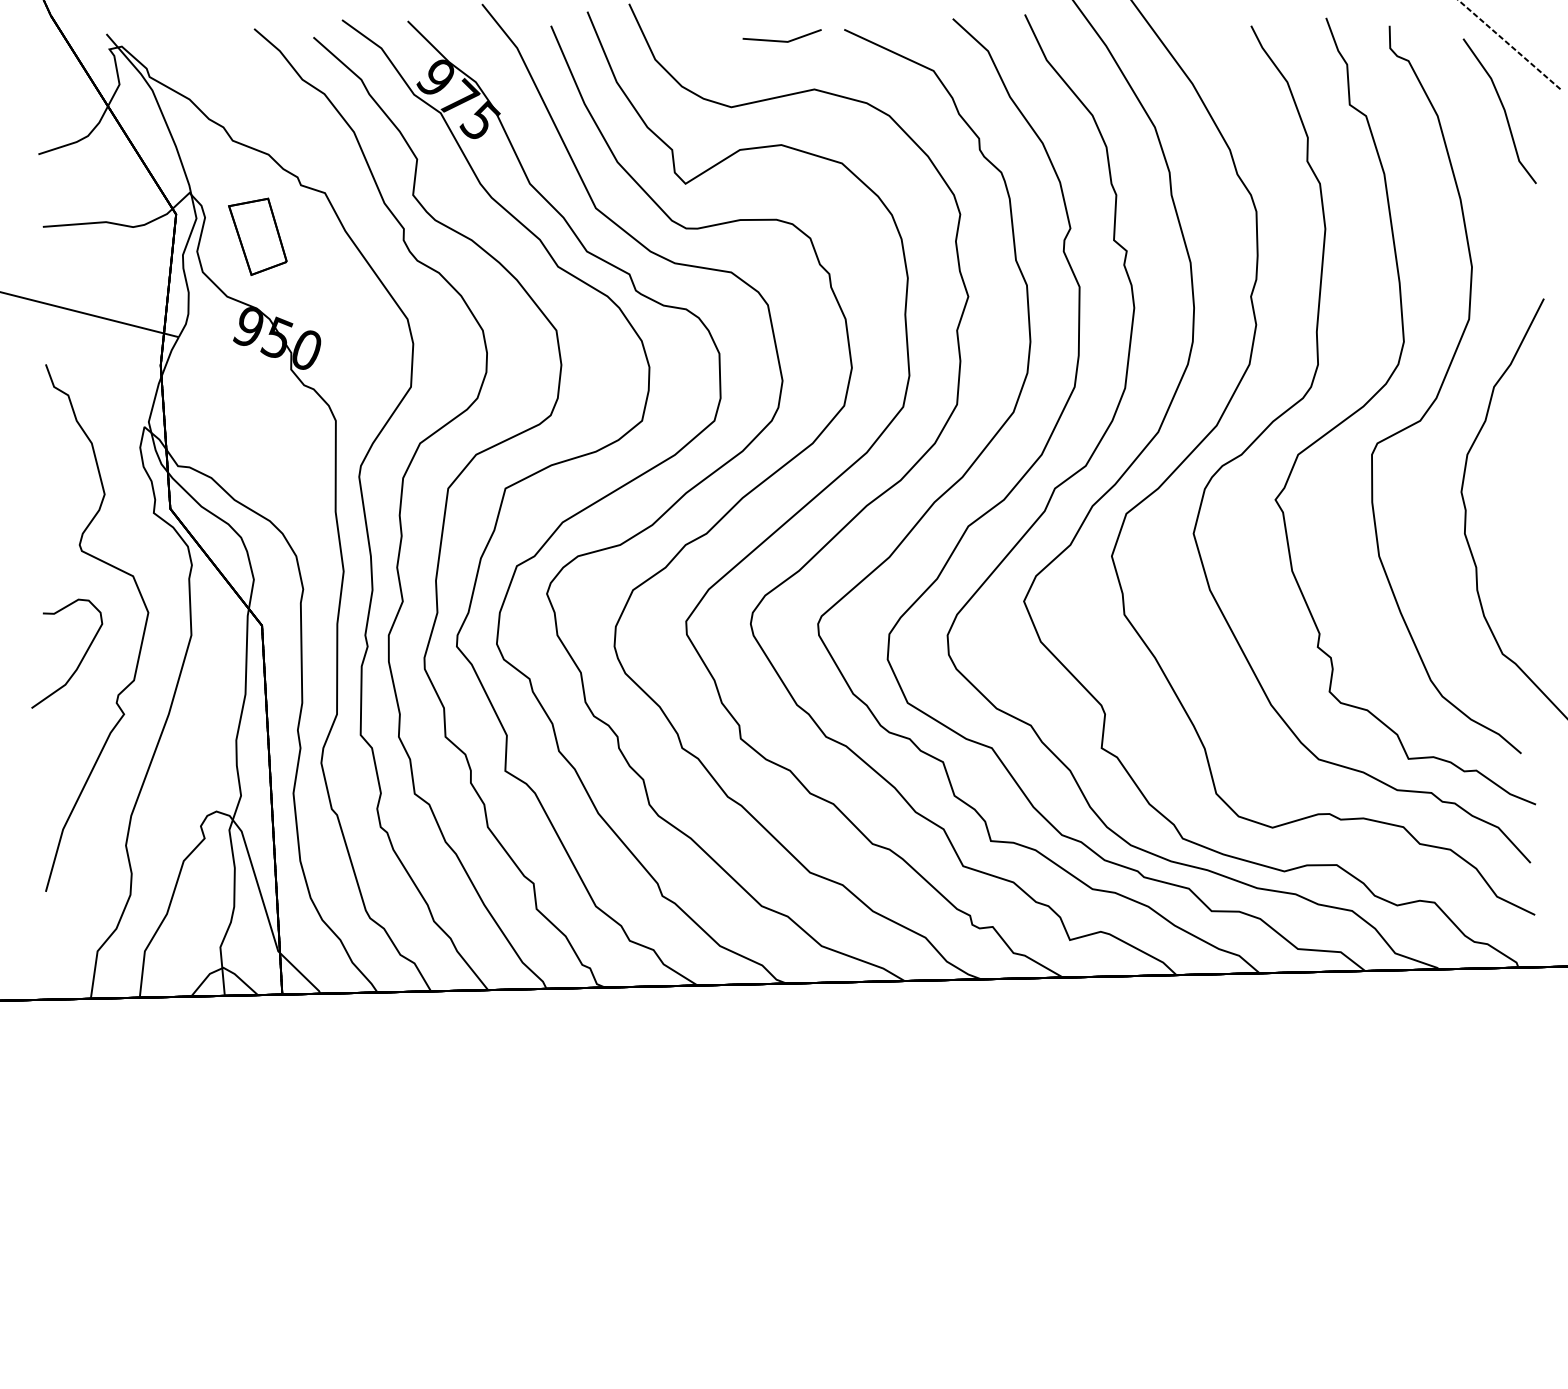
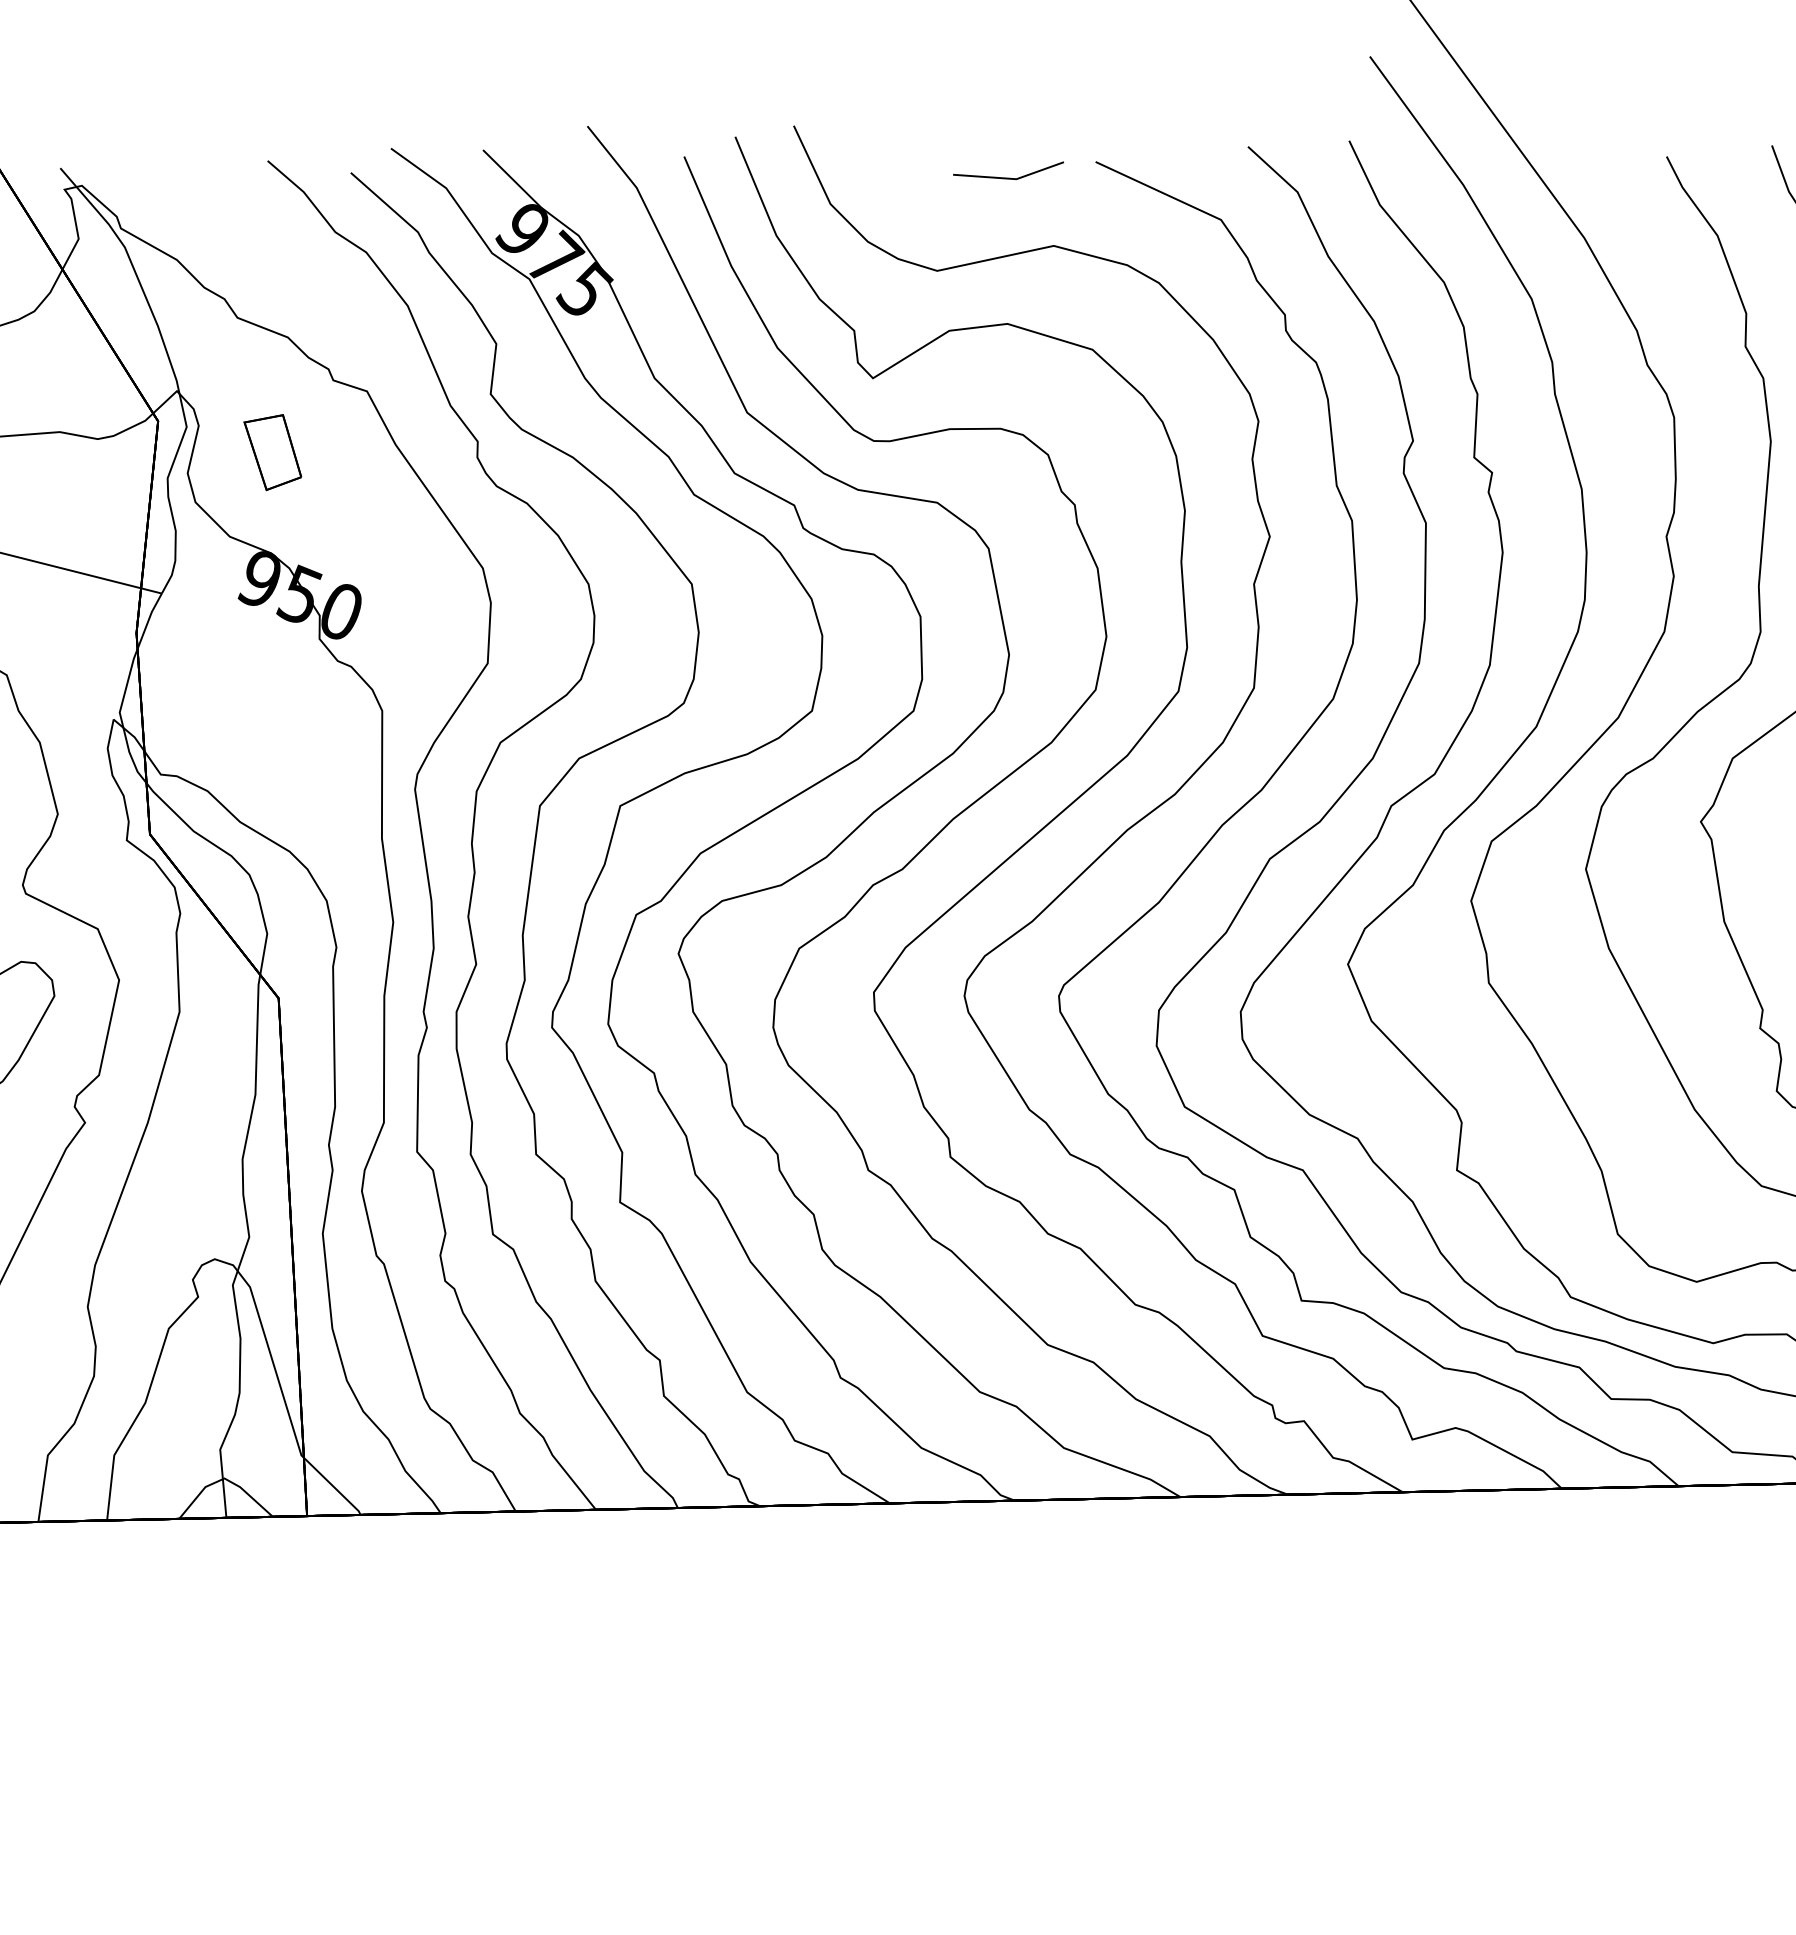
part: (257, 236) -> (272, 452), size x0.7

